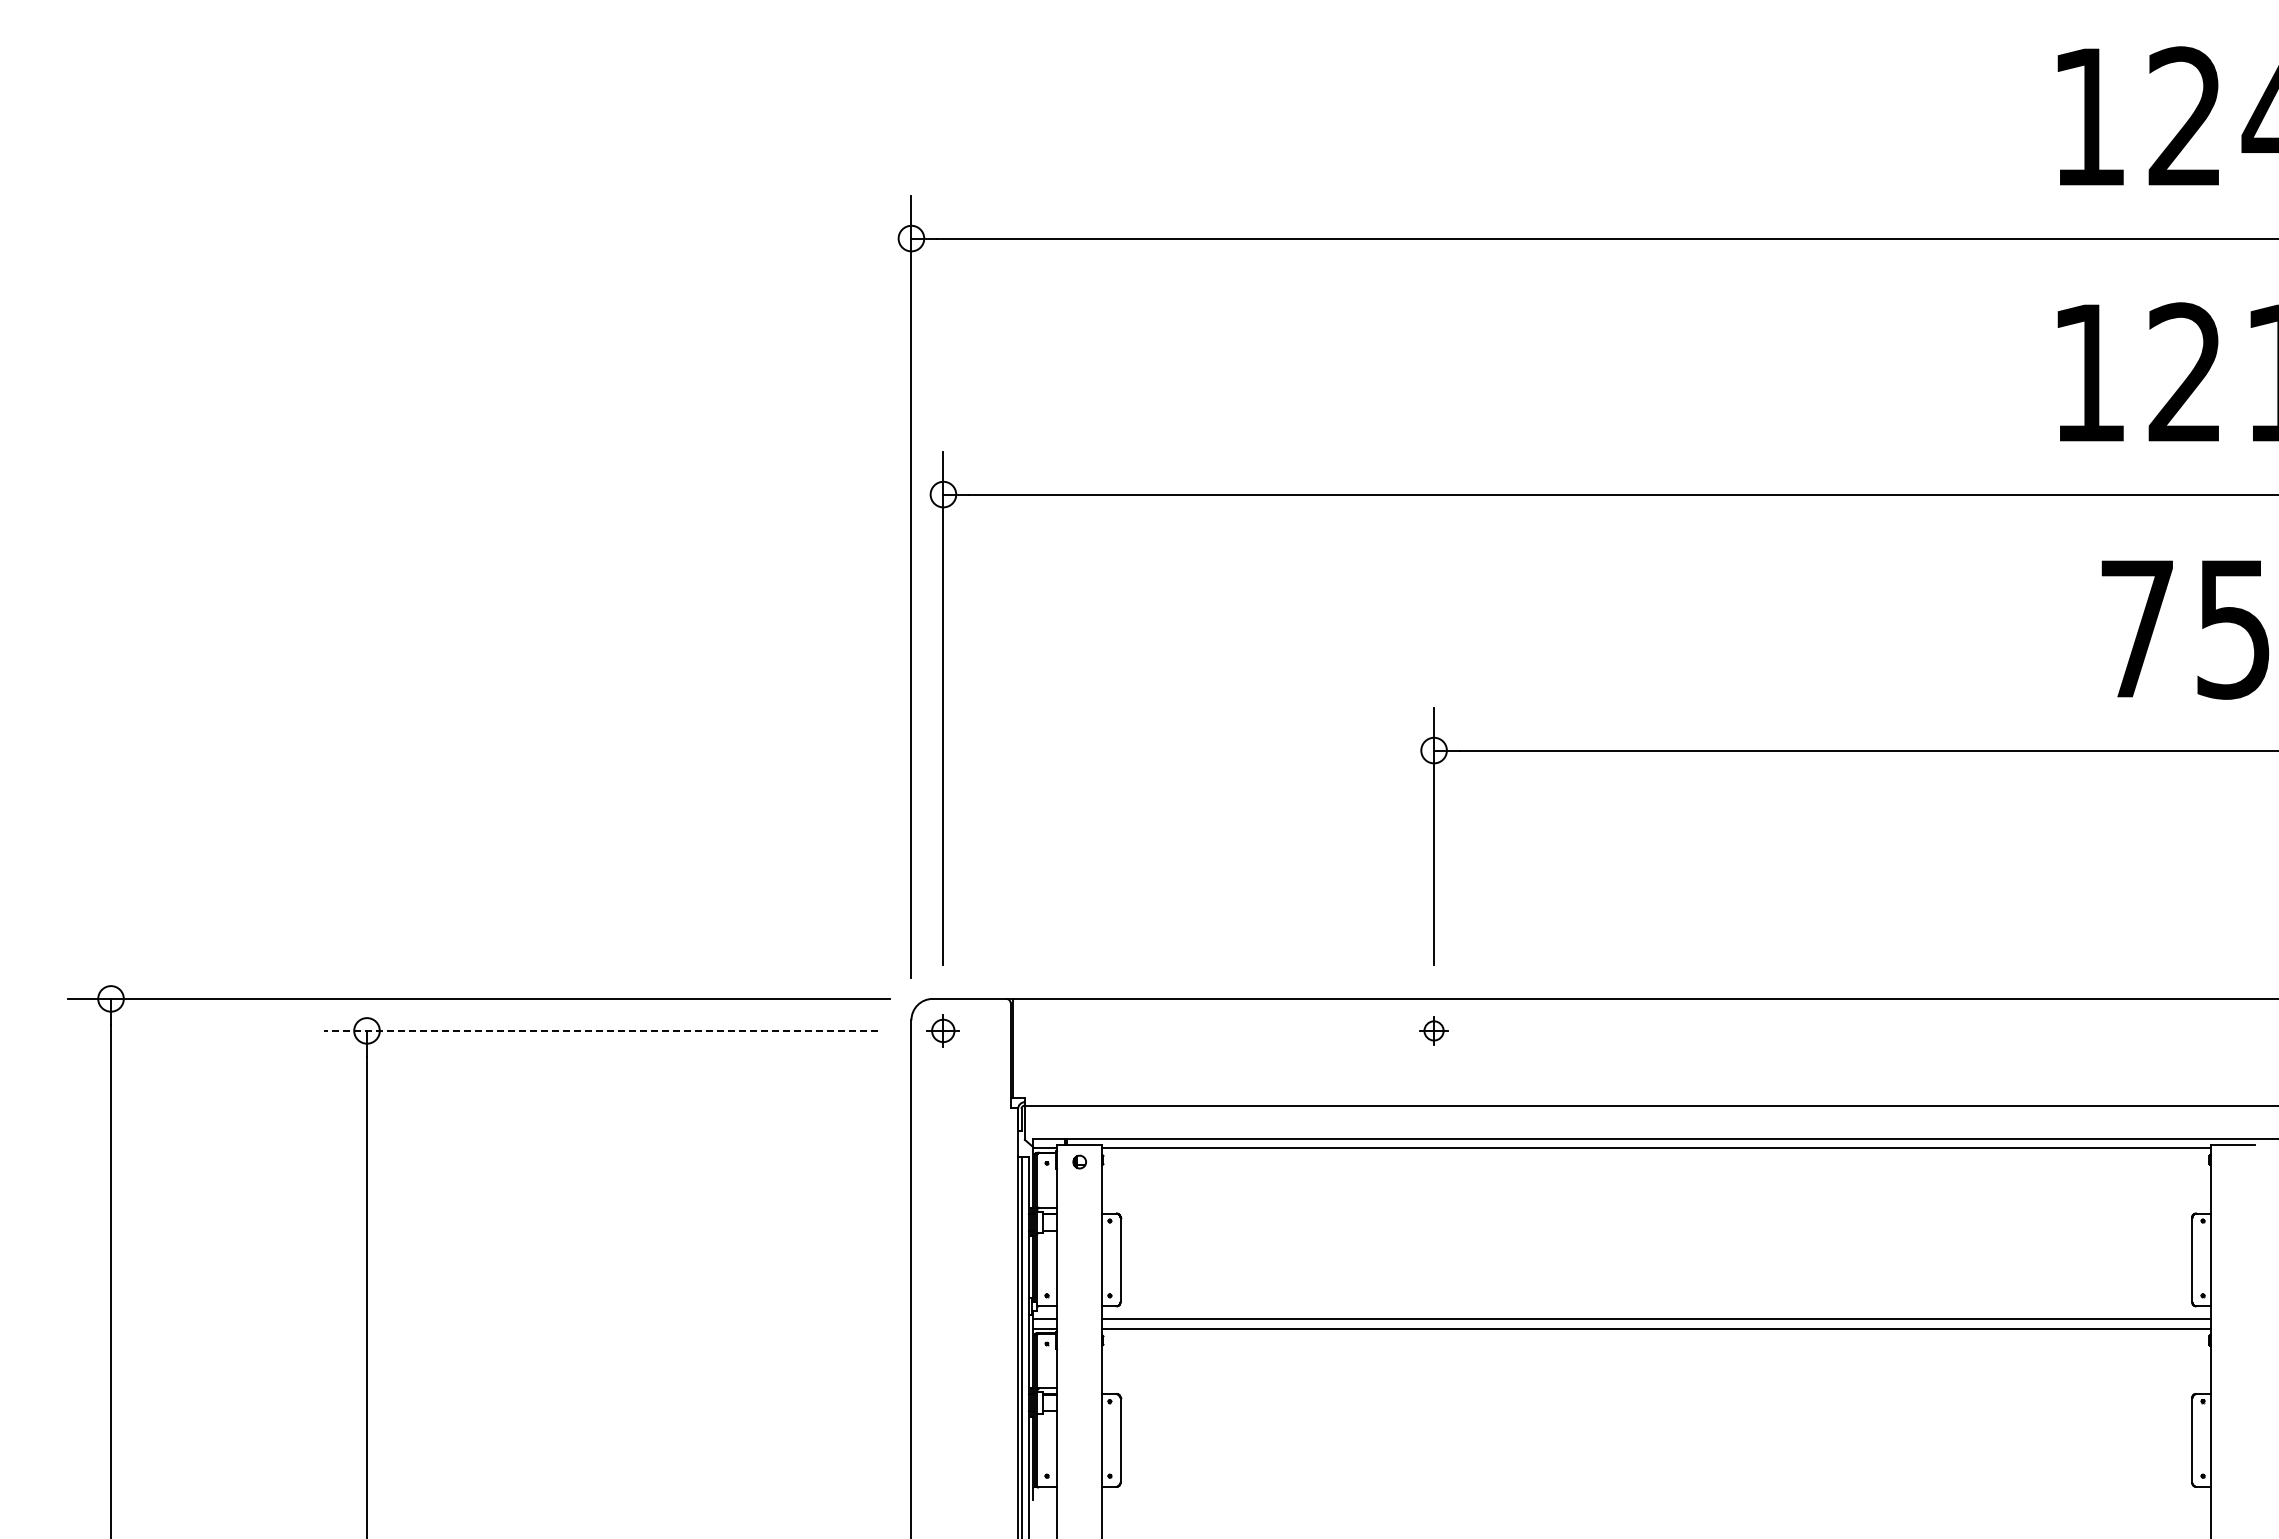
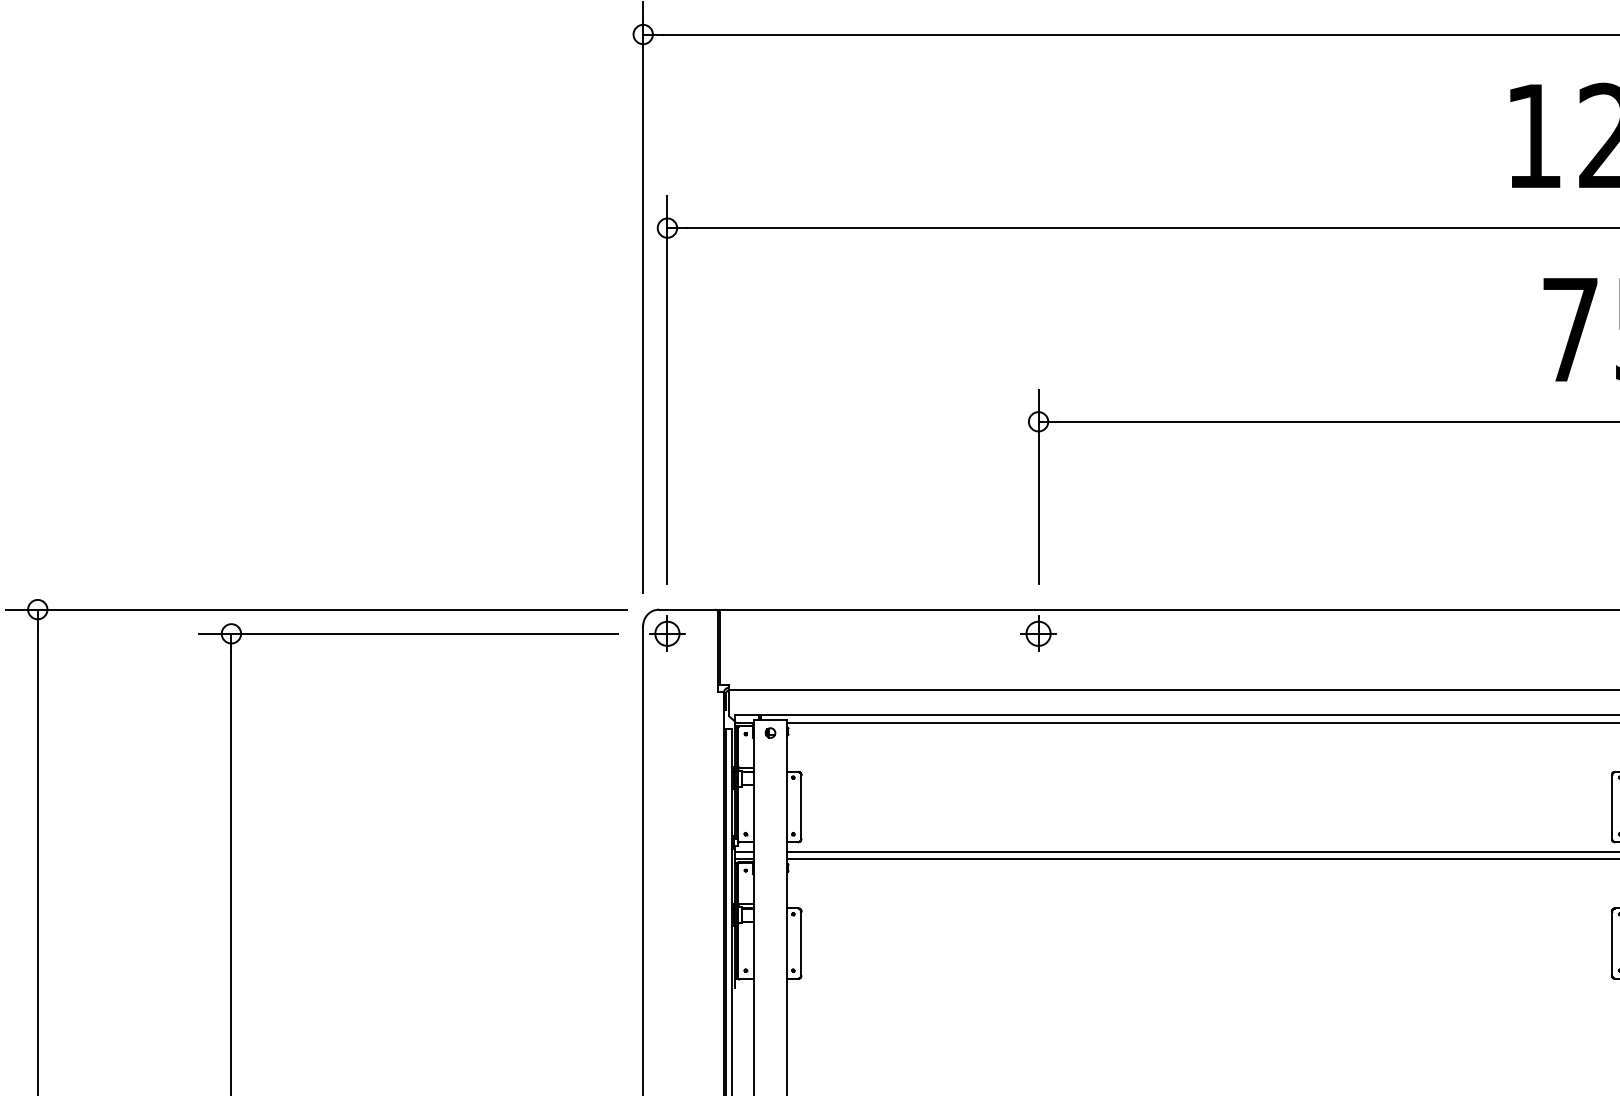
line: (601, 1030) -> (408, 633), dashed -> solid
part: (942, 1030) -> (666, 633), size x1.43
part: (1433, 1030) -> (1038, 633), size x1.67

